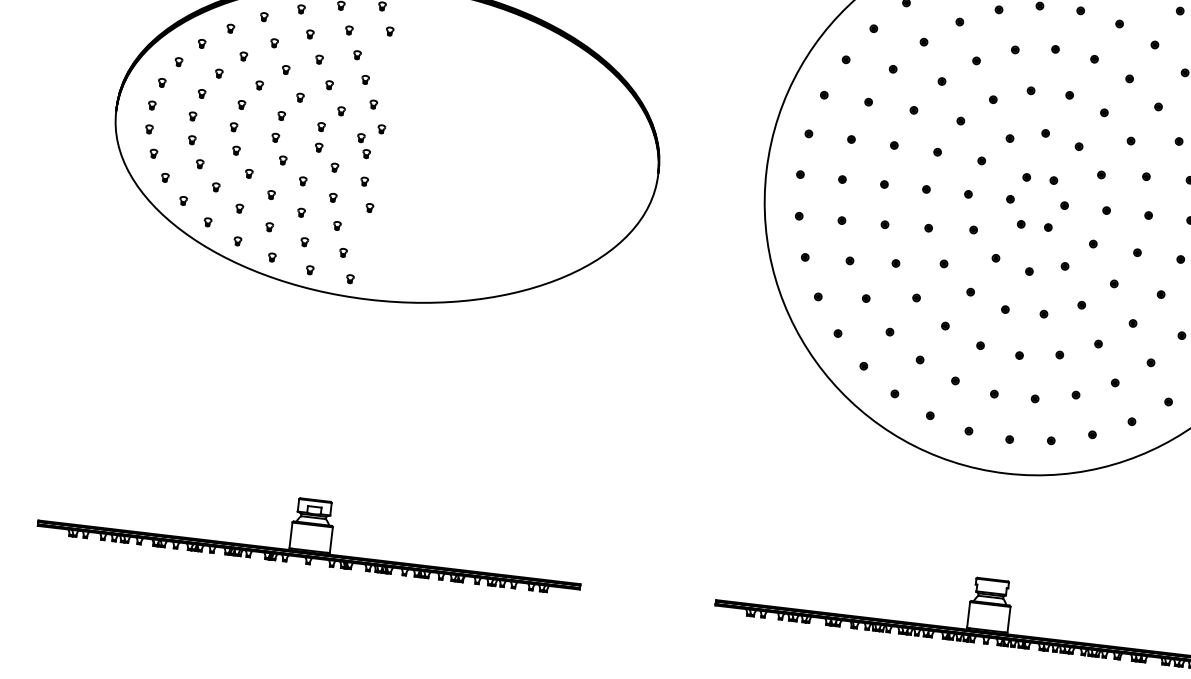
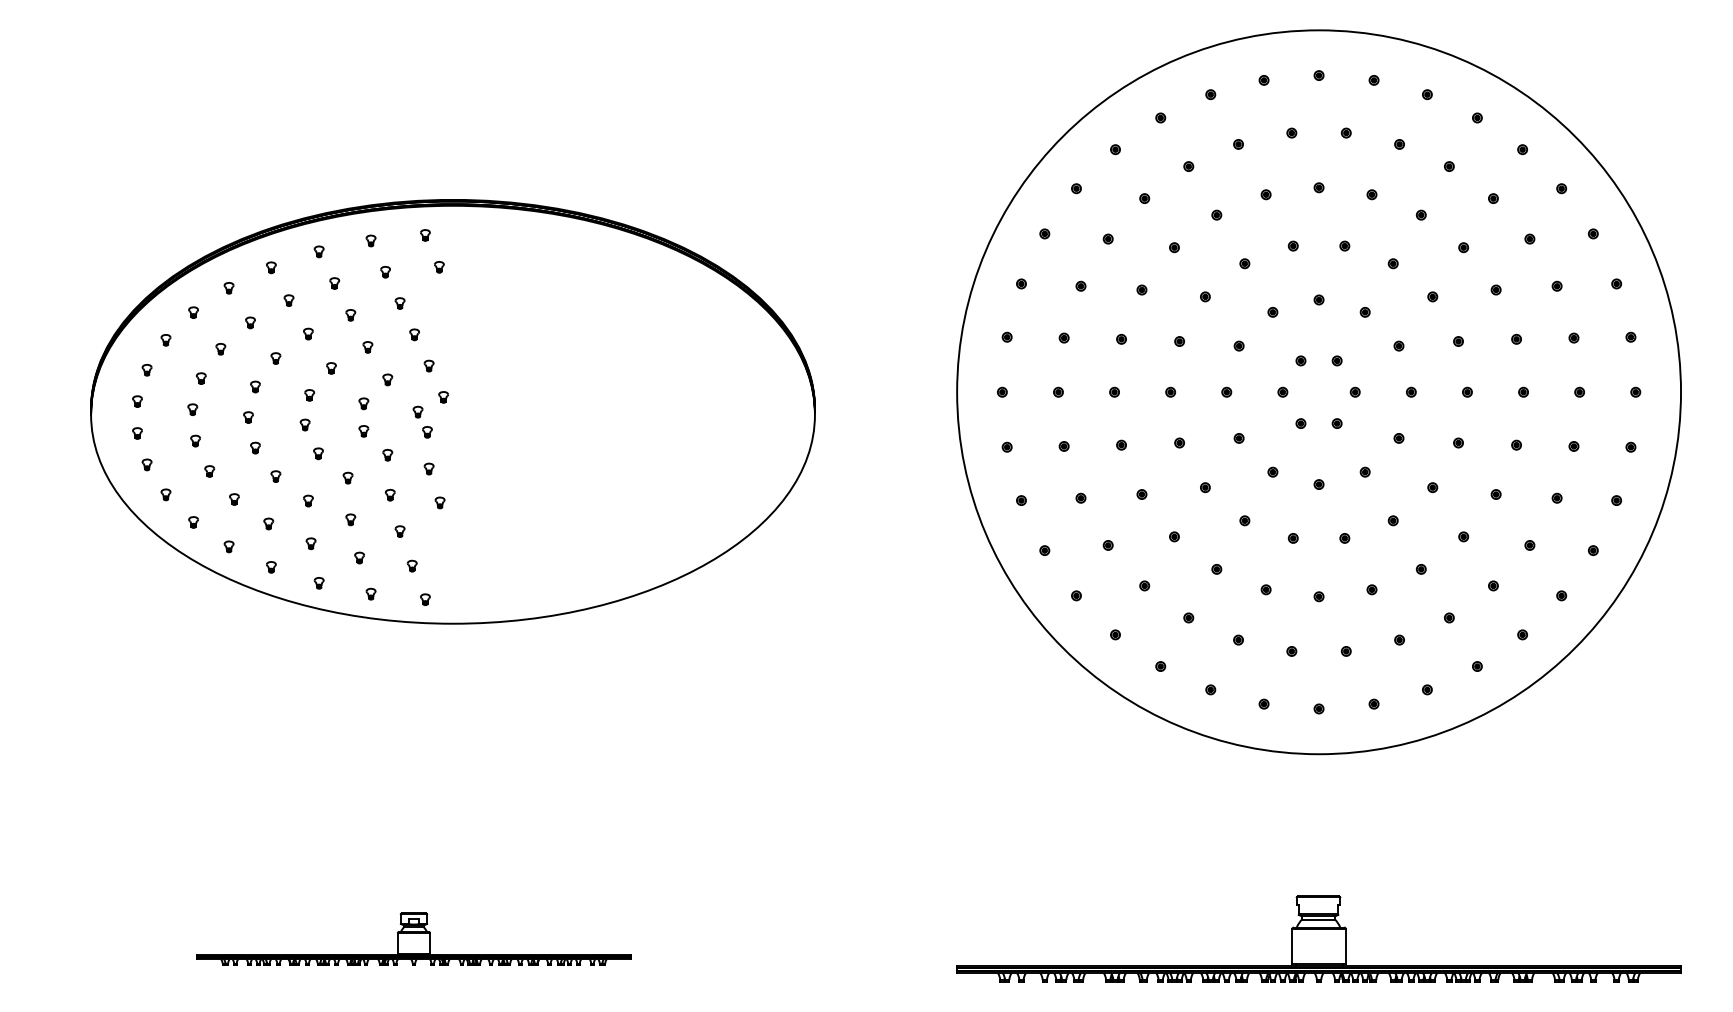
part: (311, 531) -> (413, 938), size x0.6

